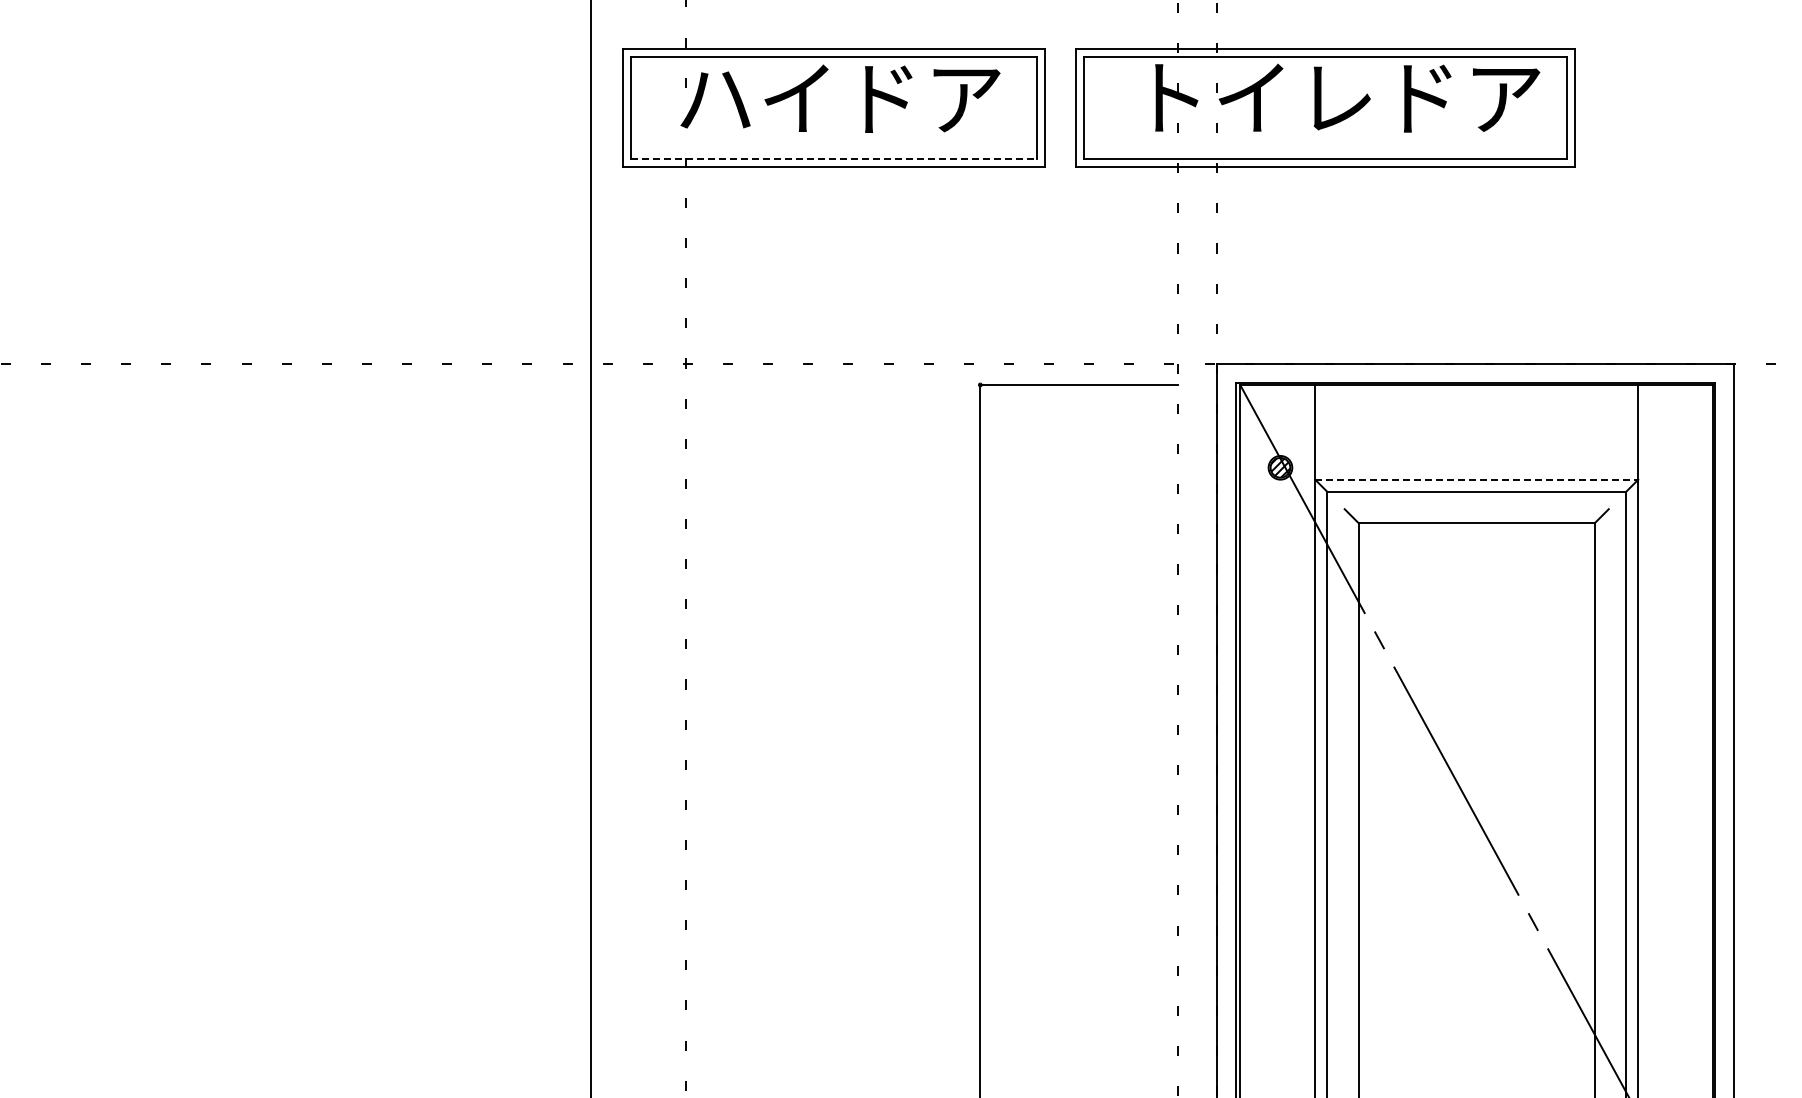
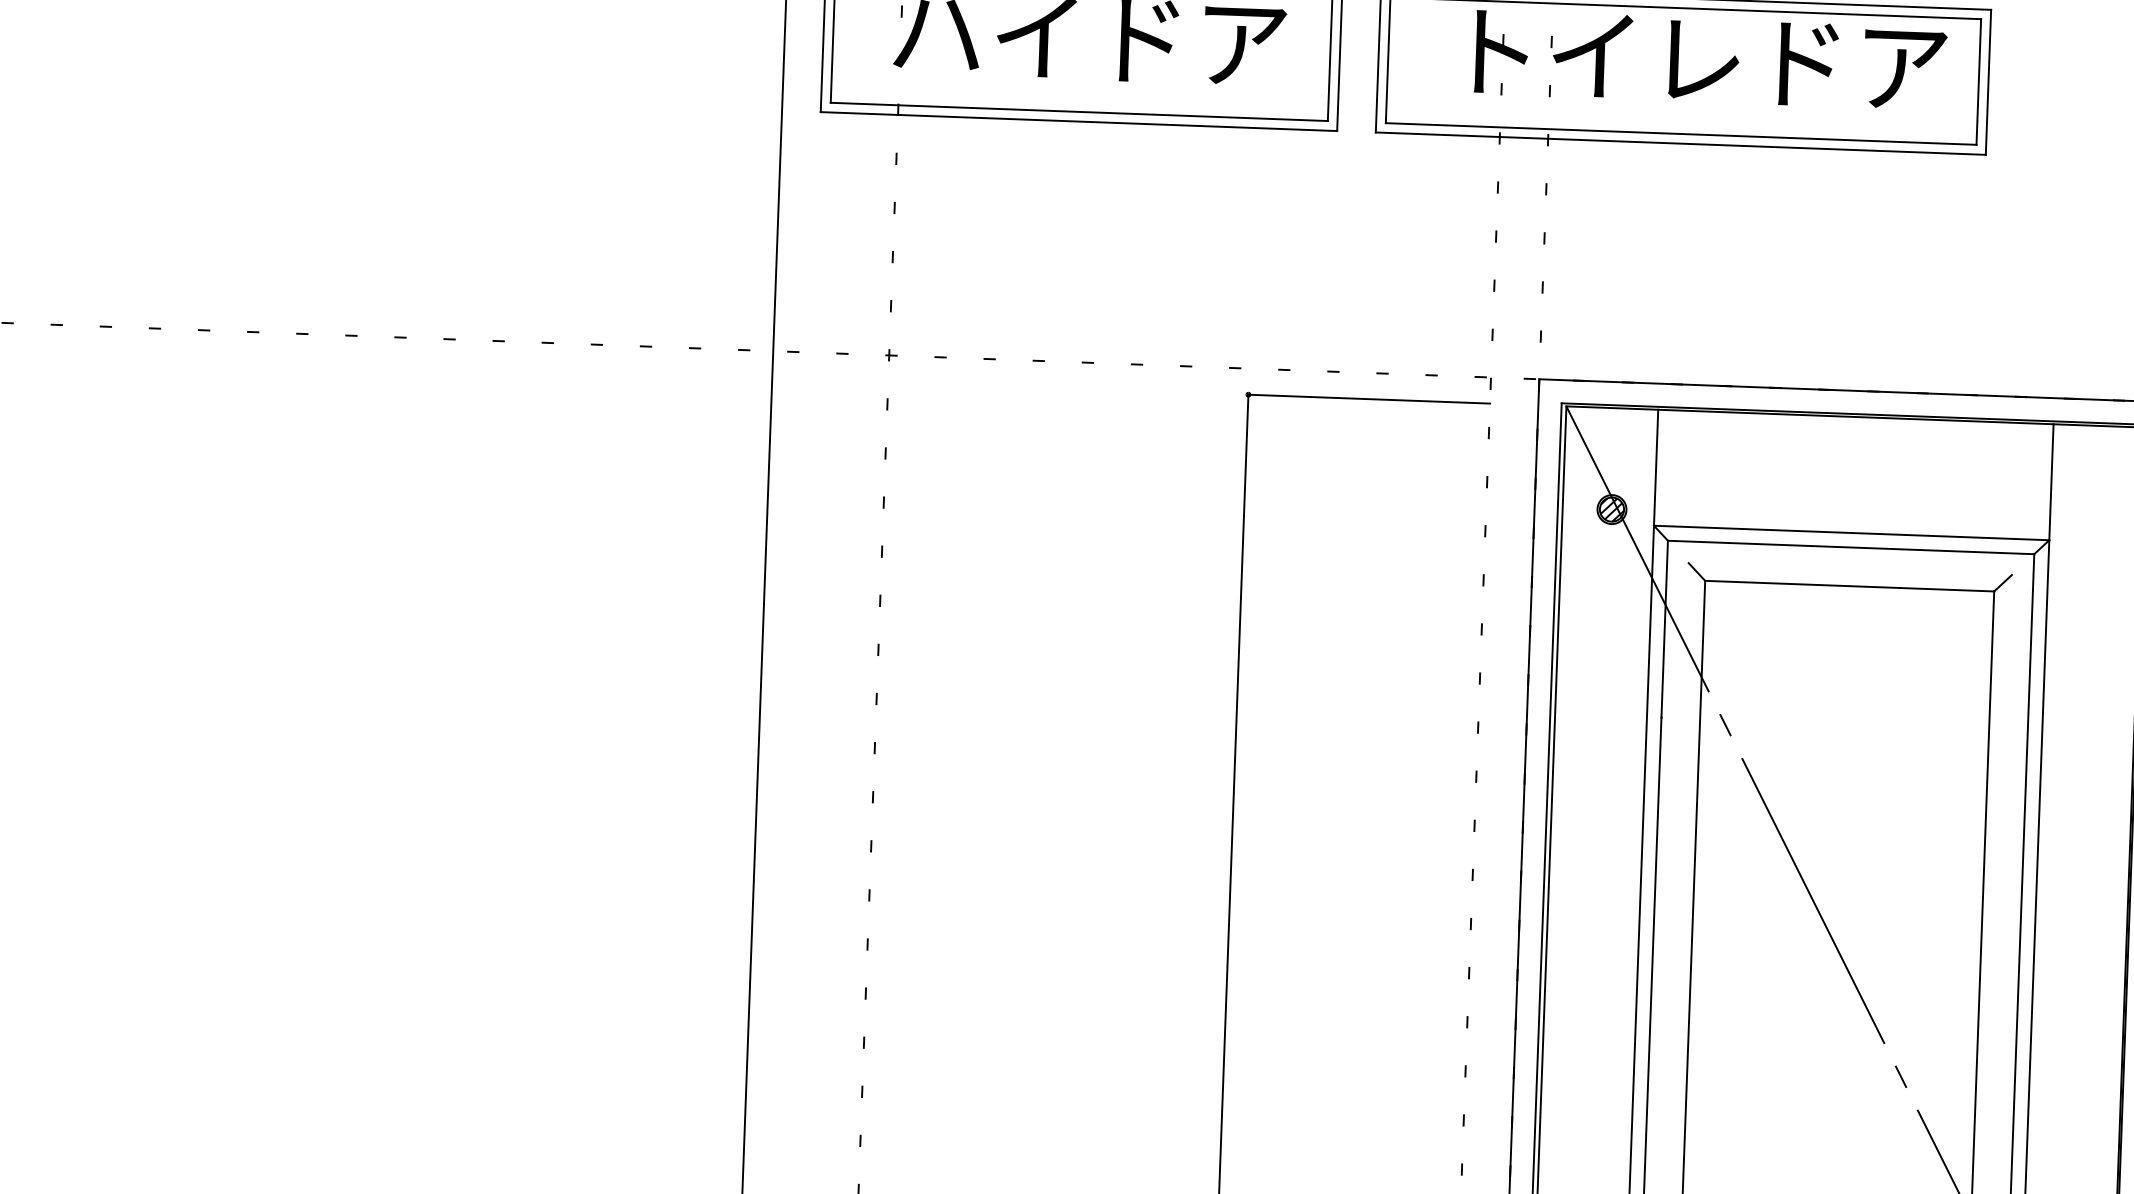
line: (834, 159) -> (1080, 112), dashed -> solid
line: (1476, 479) -> (1851, 532), dashed -> solid

